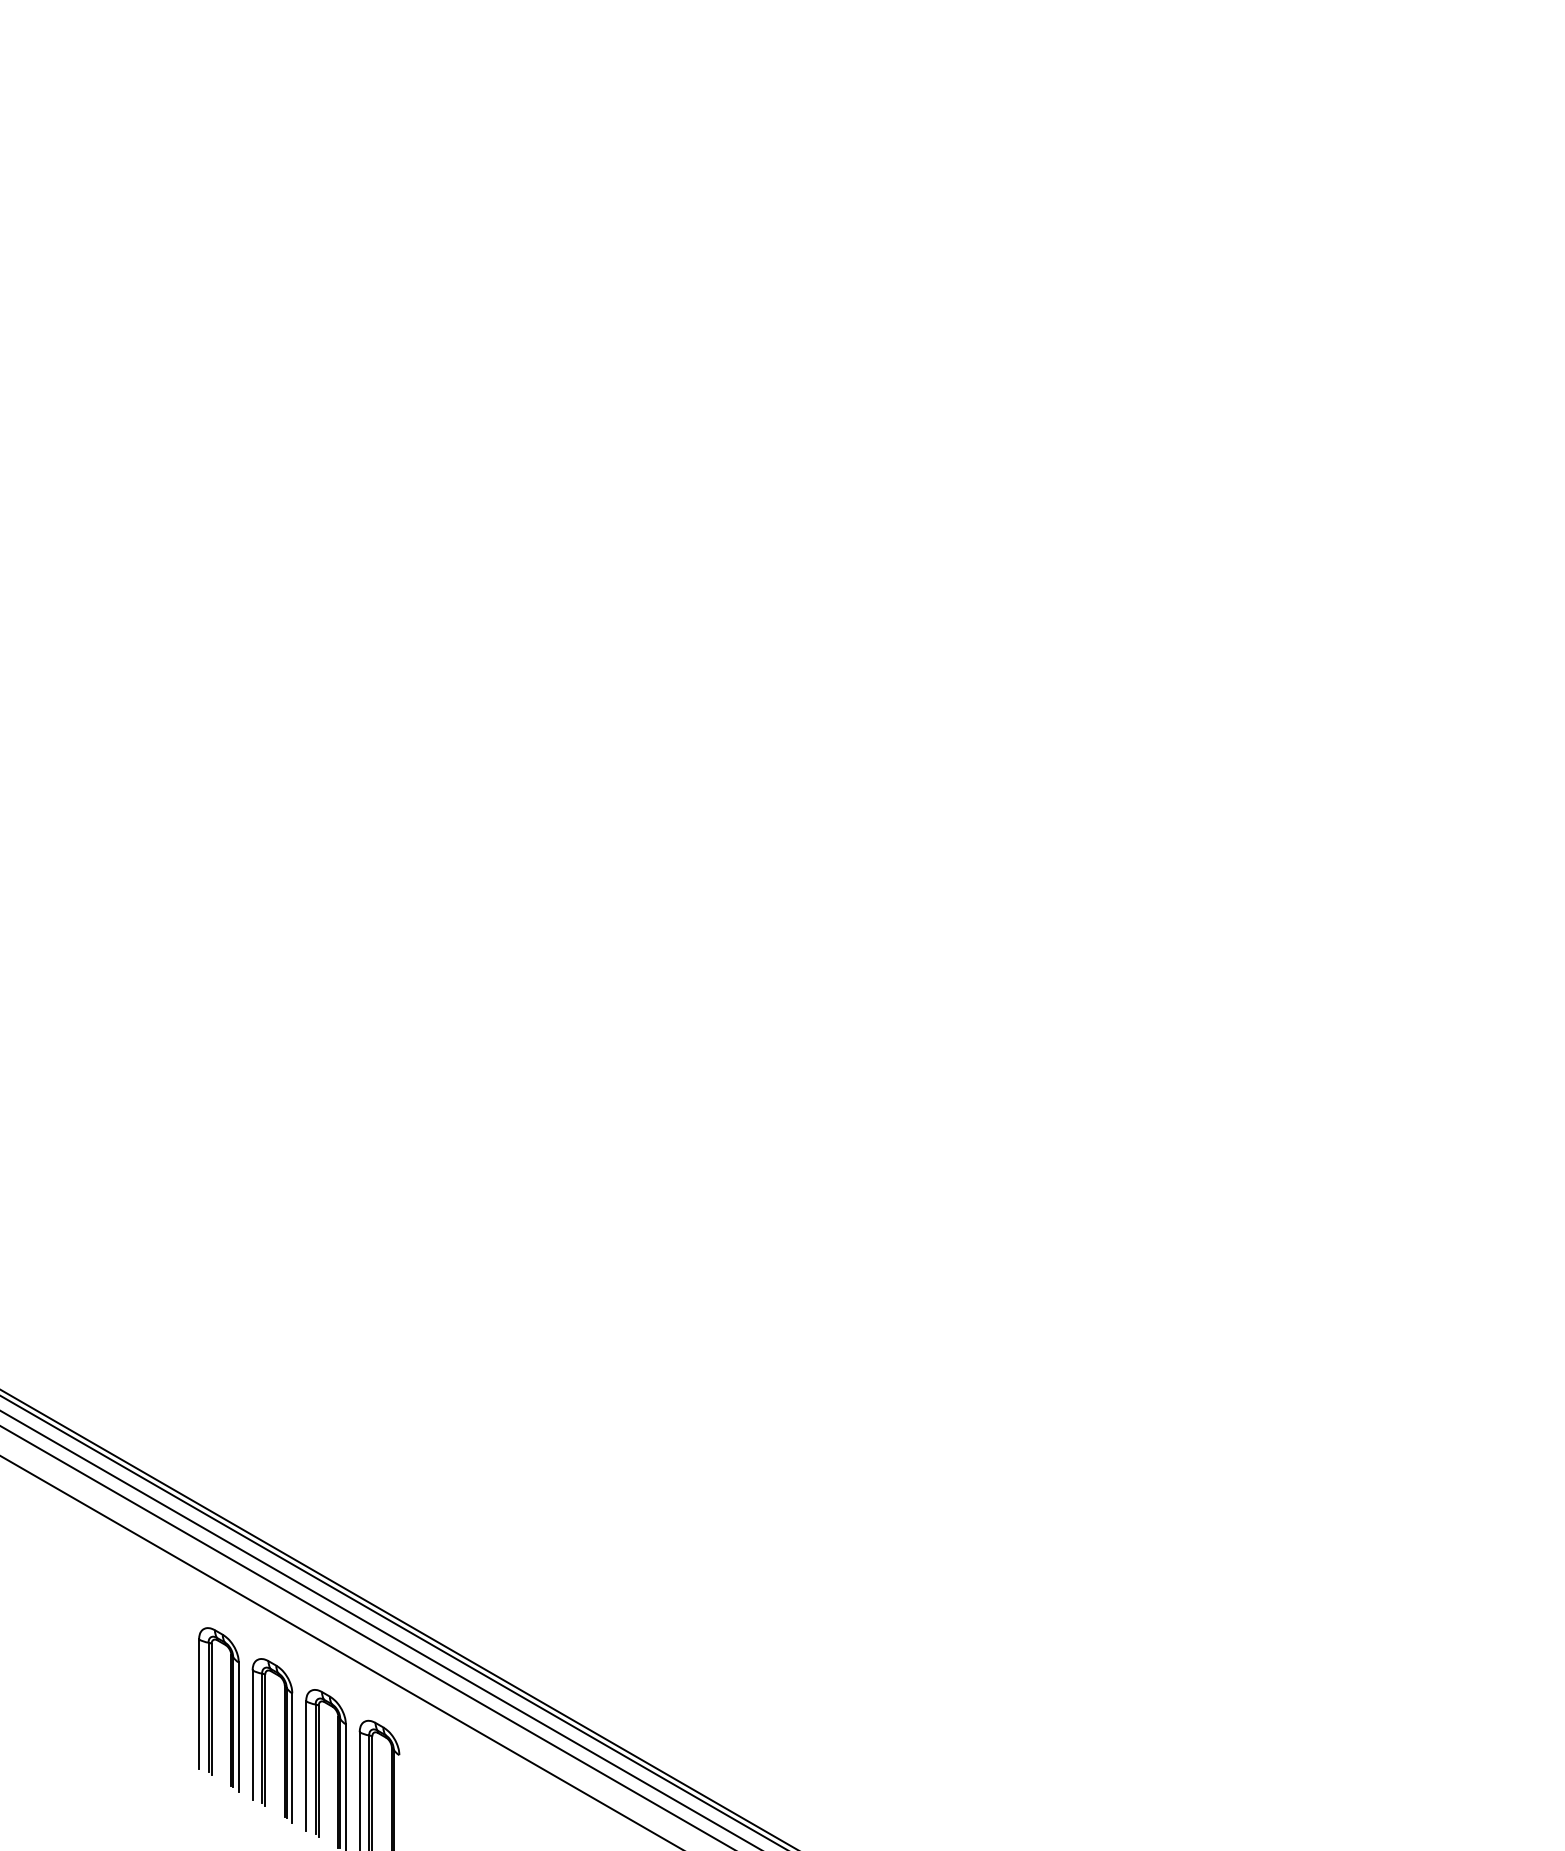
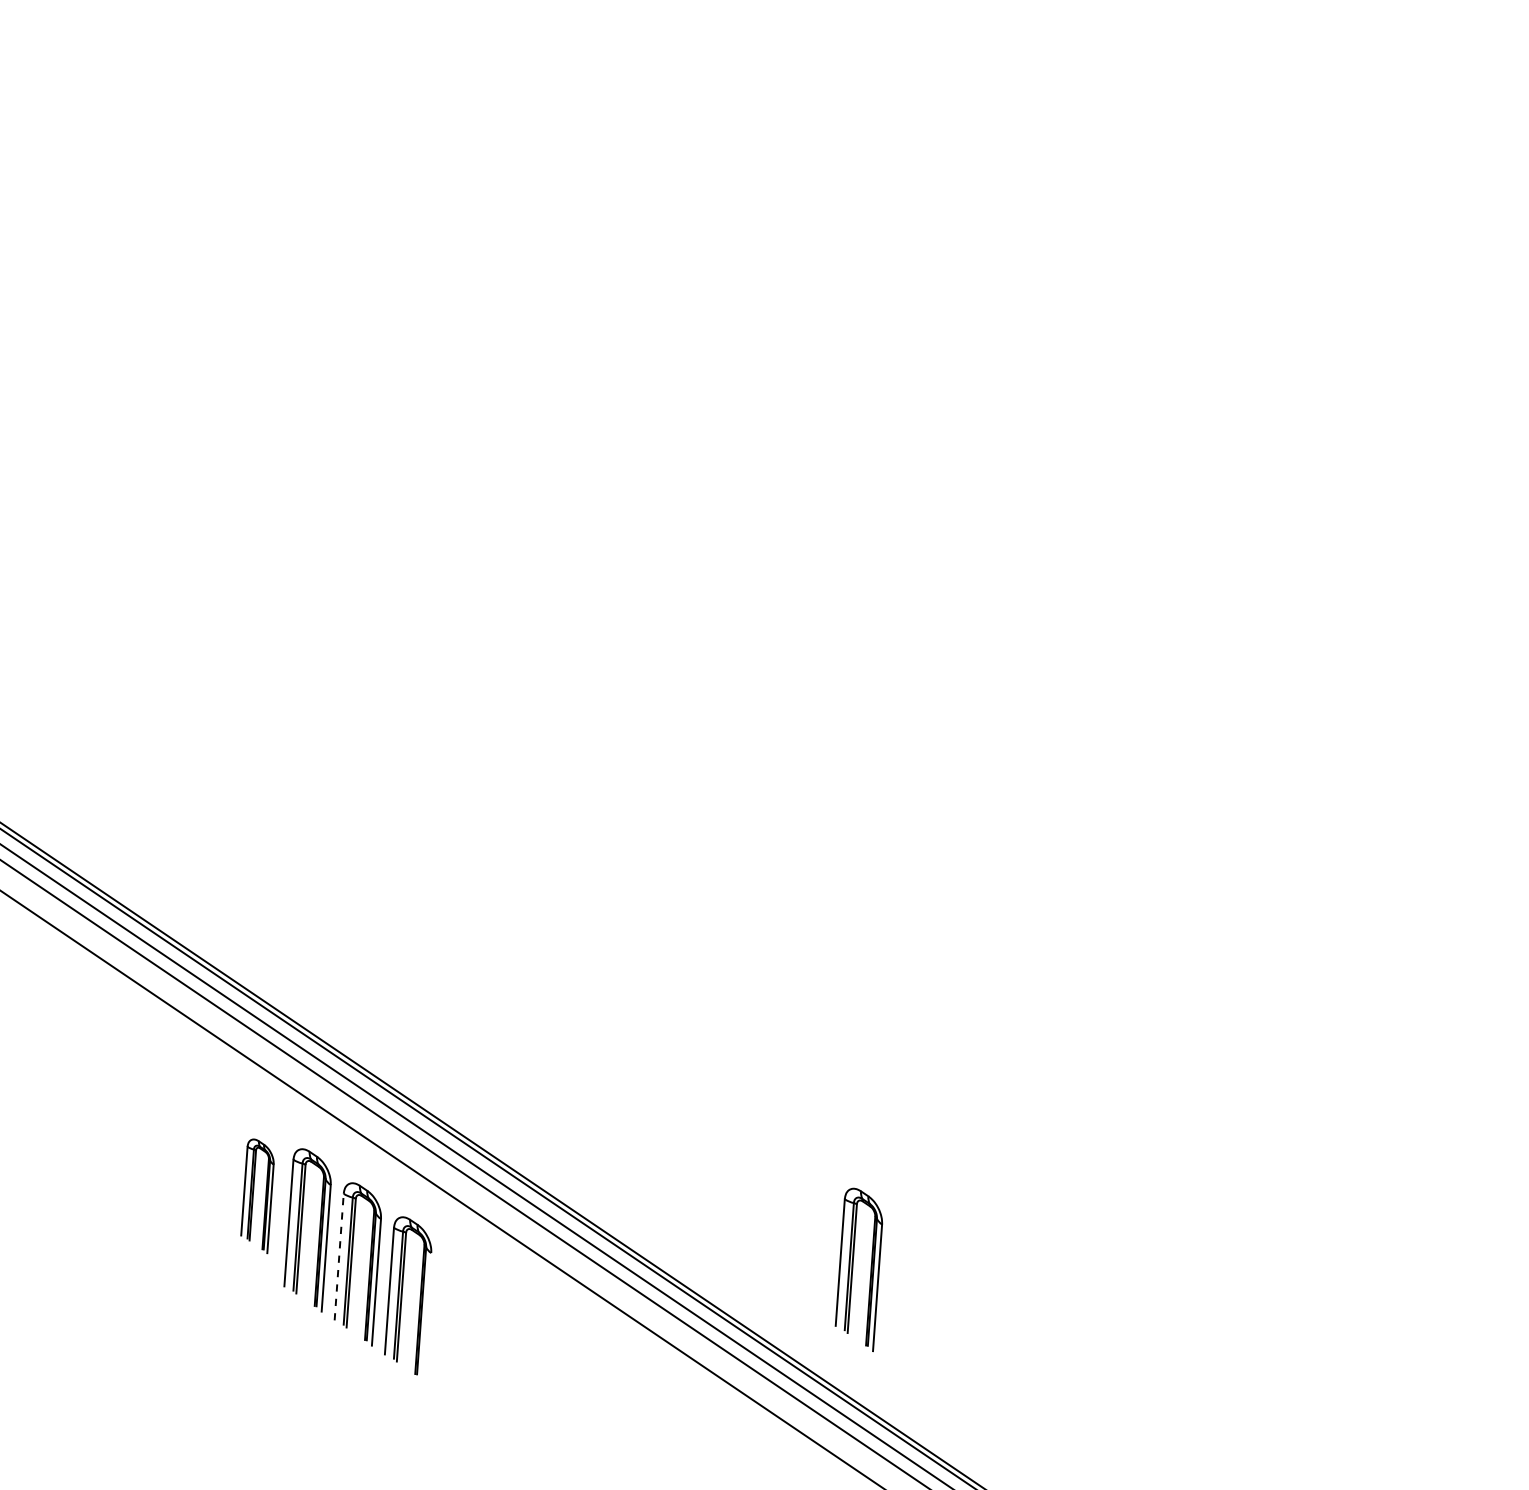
part: (218, 1709) -> (257, 1195), size x0.7
part: (828, 1740) -> (852, 1268), added
line: (306, 1765) -> (339, 1256), solid -> dashed

